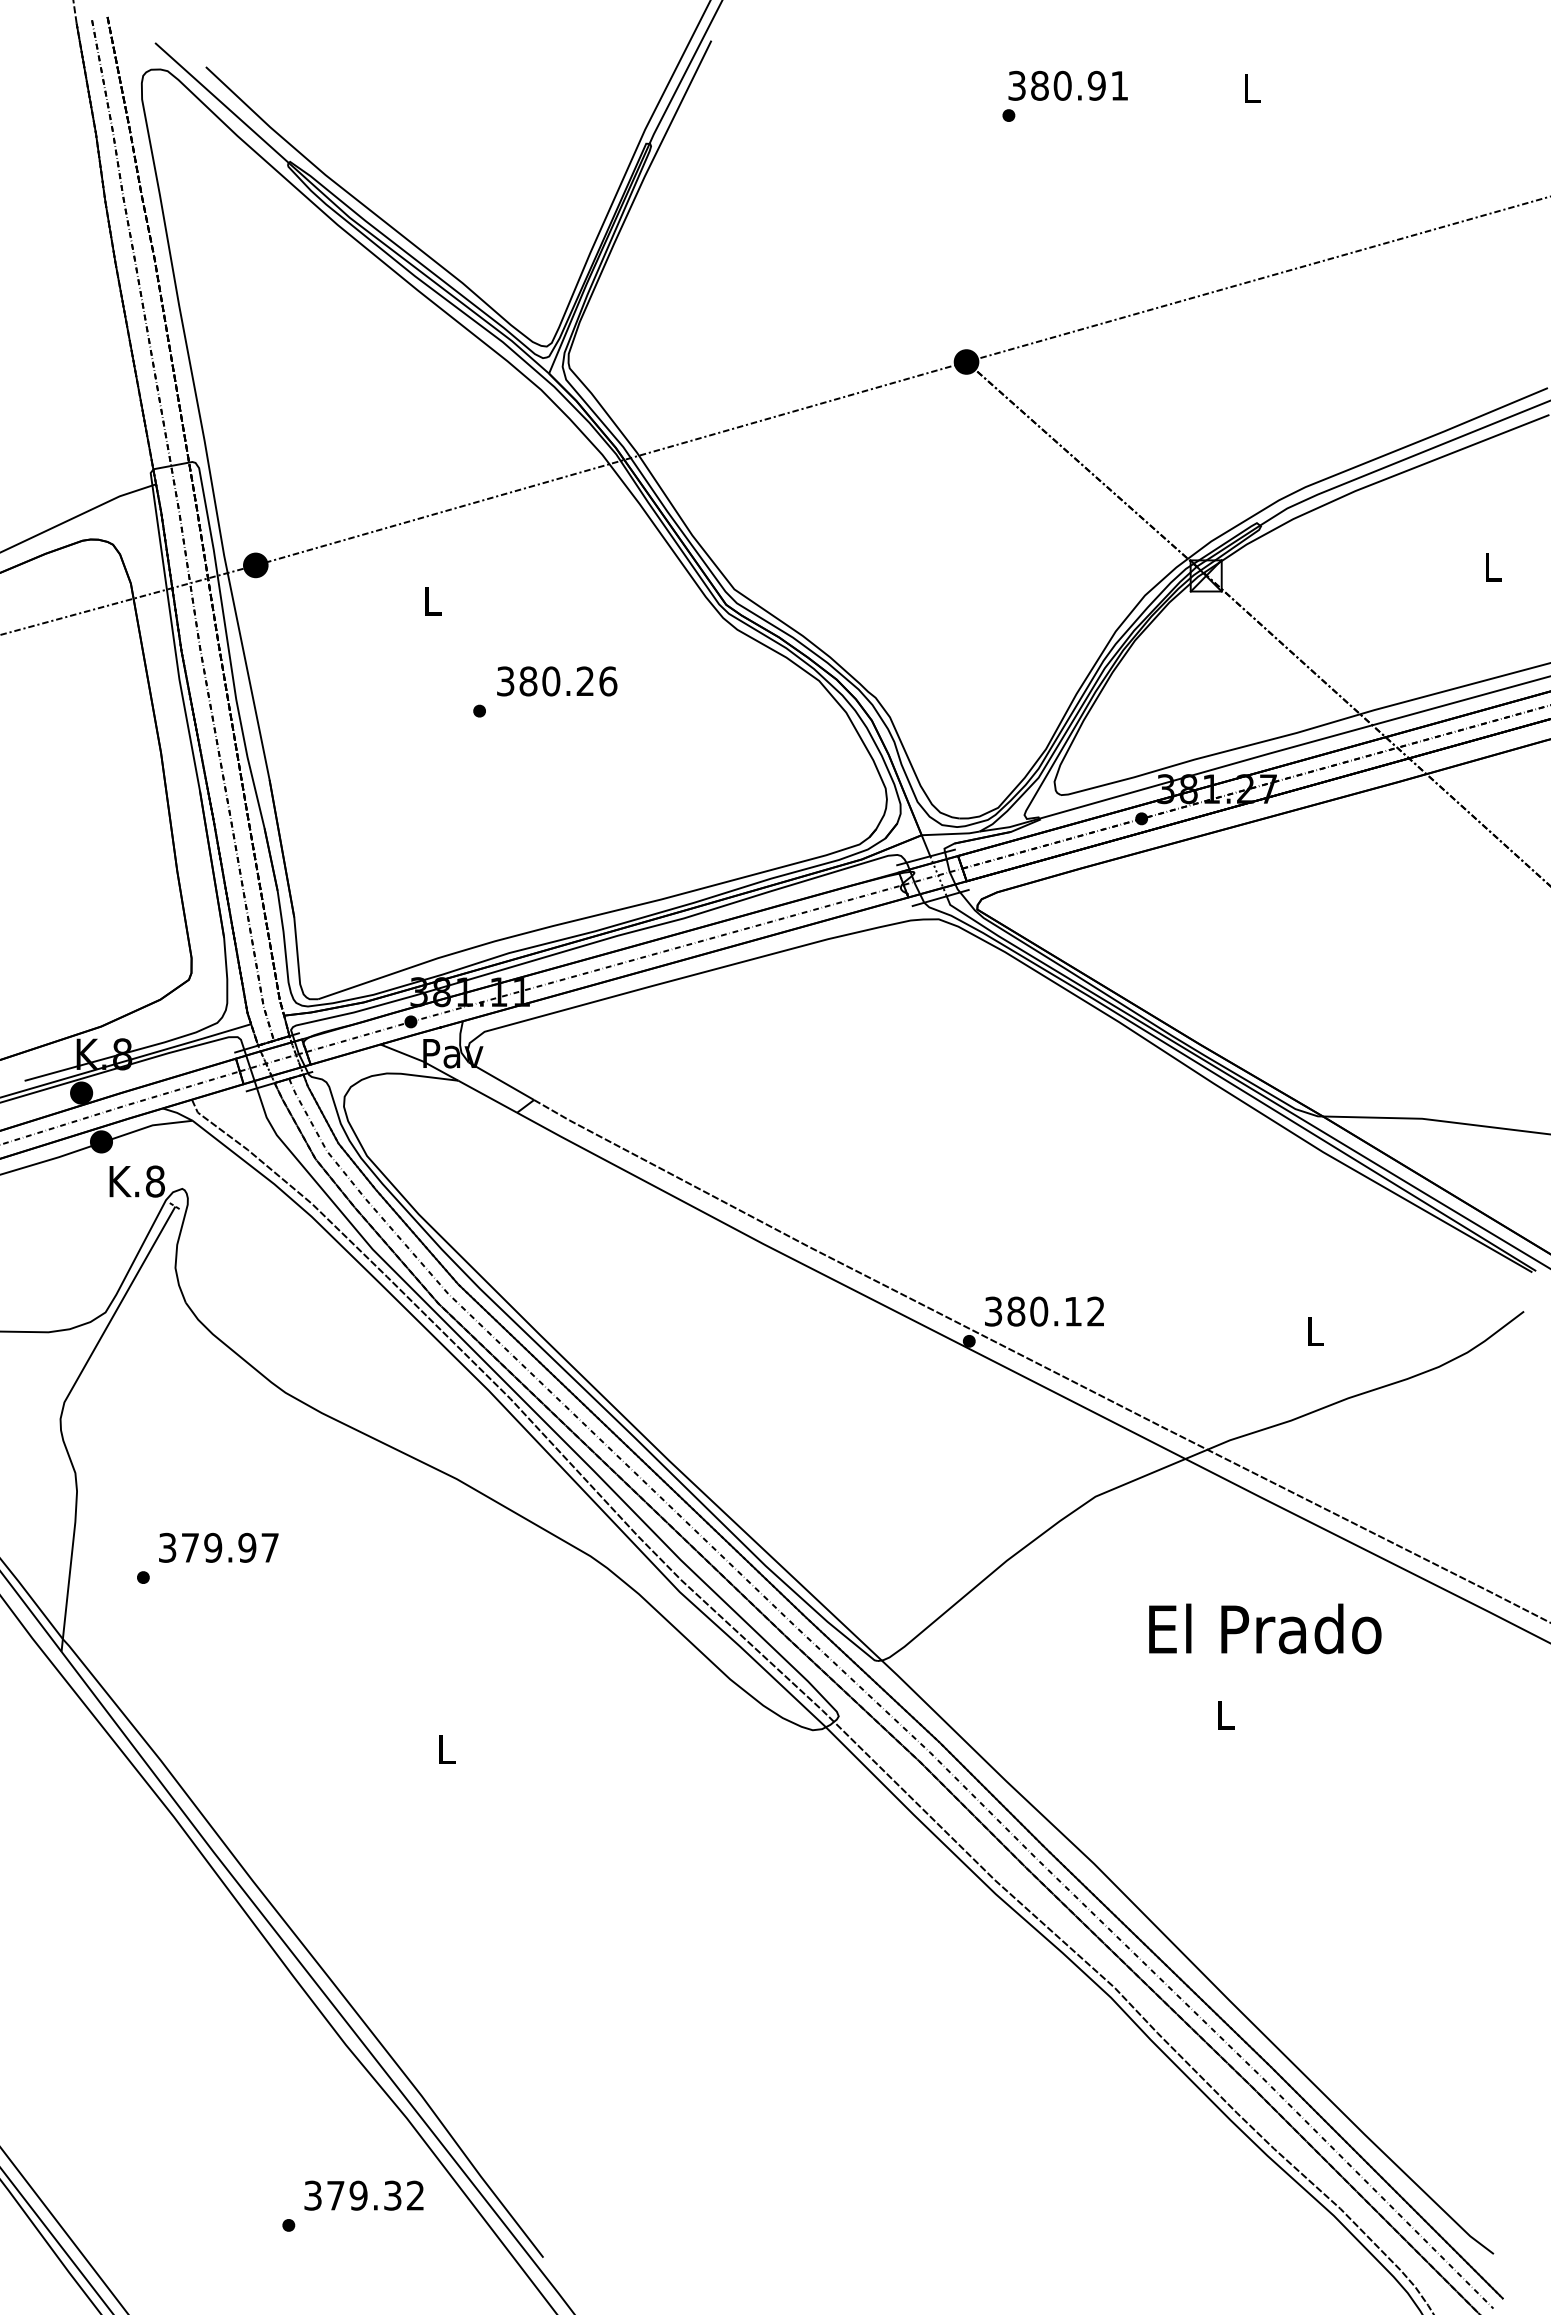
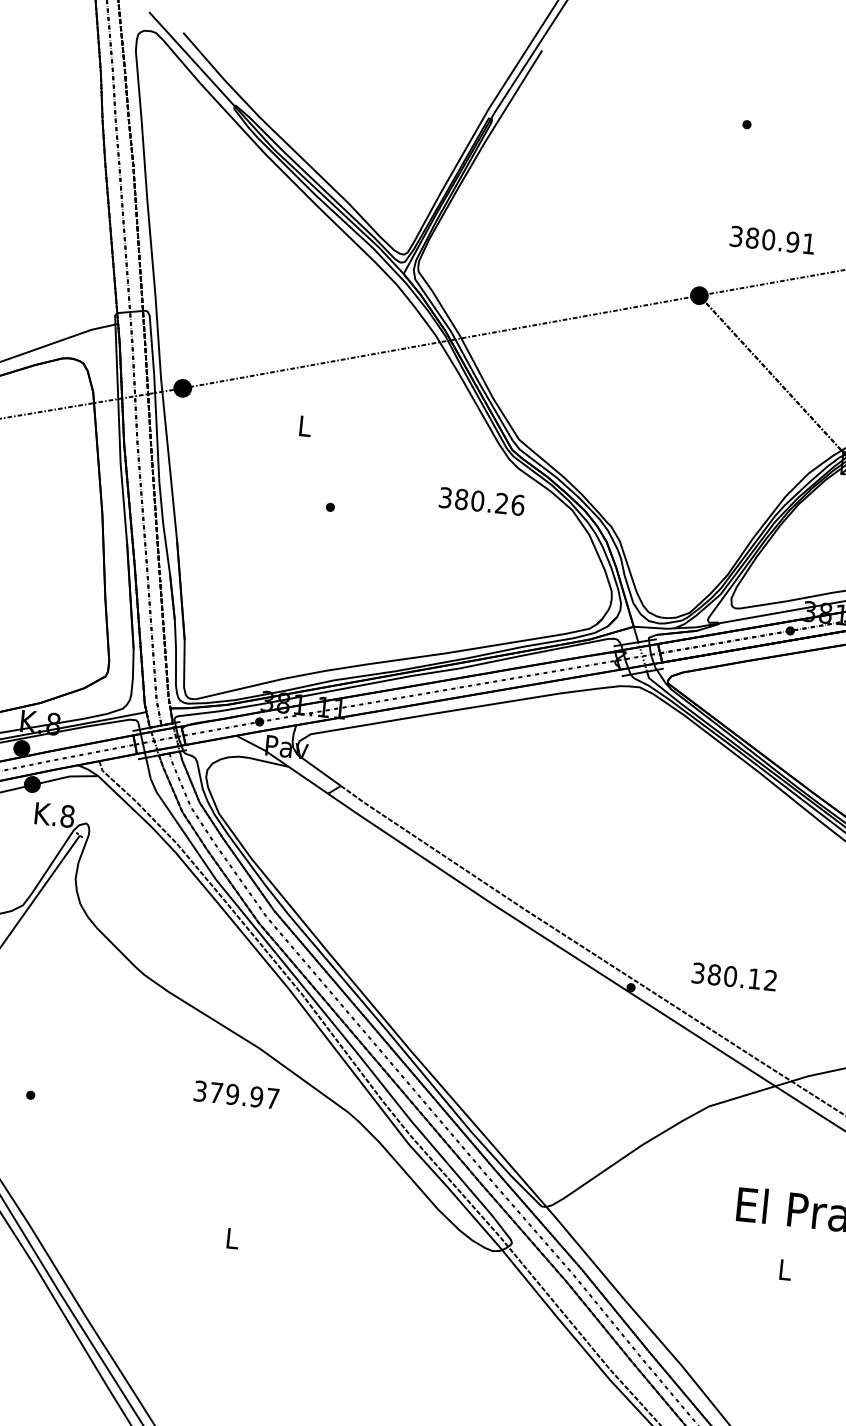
text: (1067, 85) -> (772, 239), moved
text: (557, 681) -> (482, 501), moved
text: (1044, 1311) -> (734, 976), moved
text: (218, 1547) -> (236, 1094), moved

